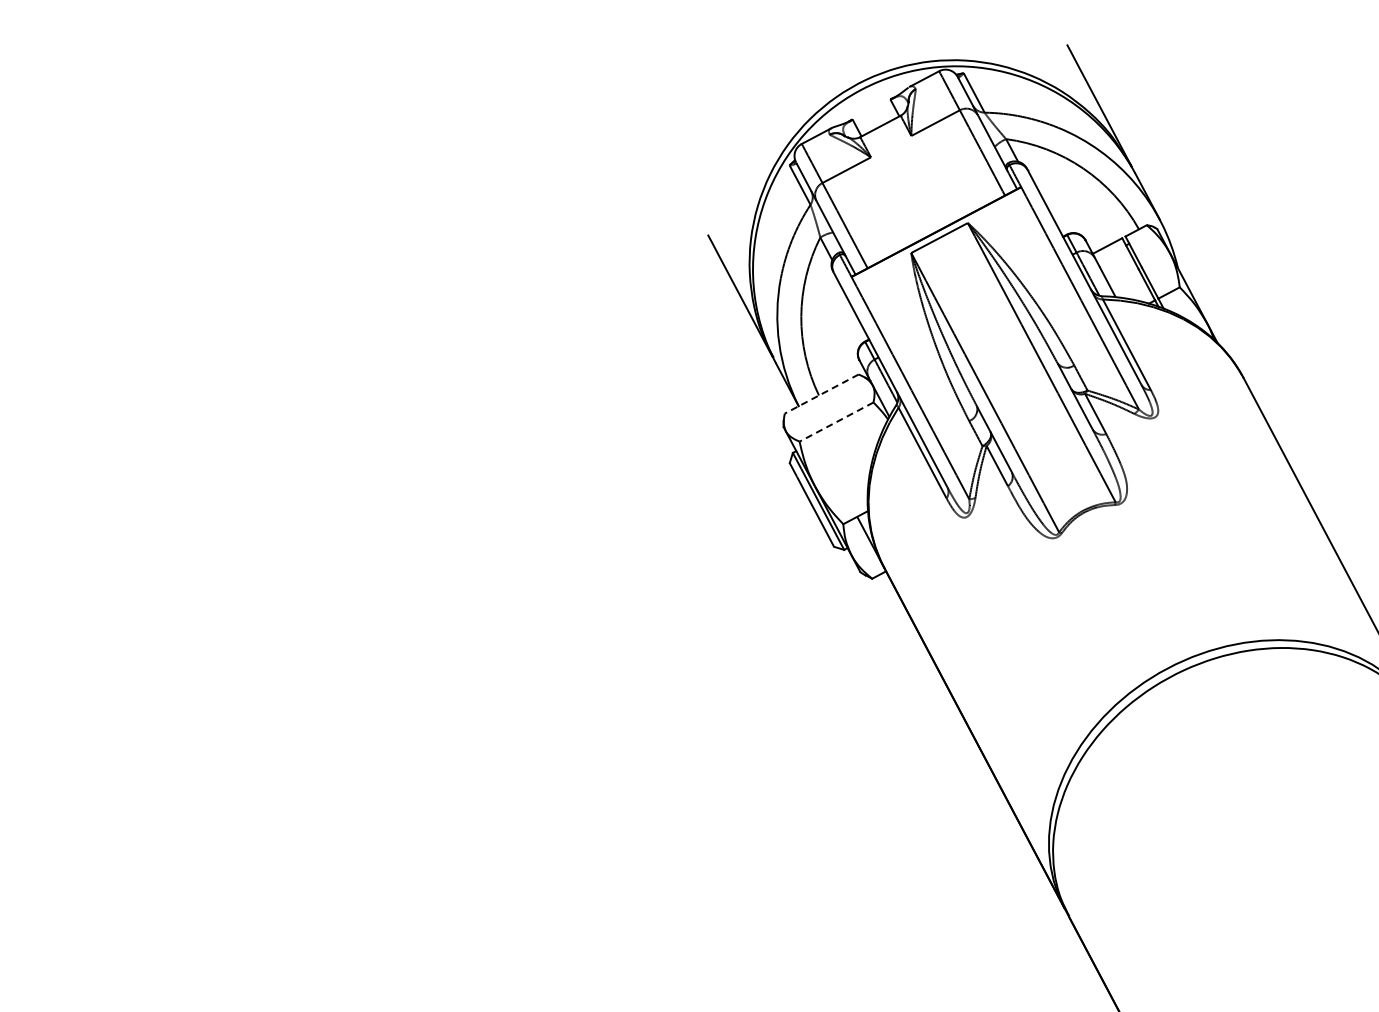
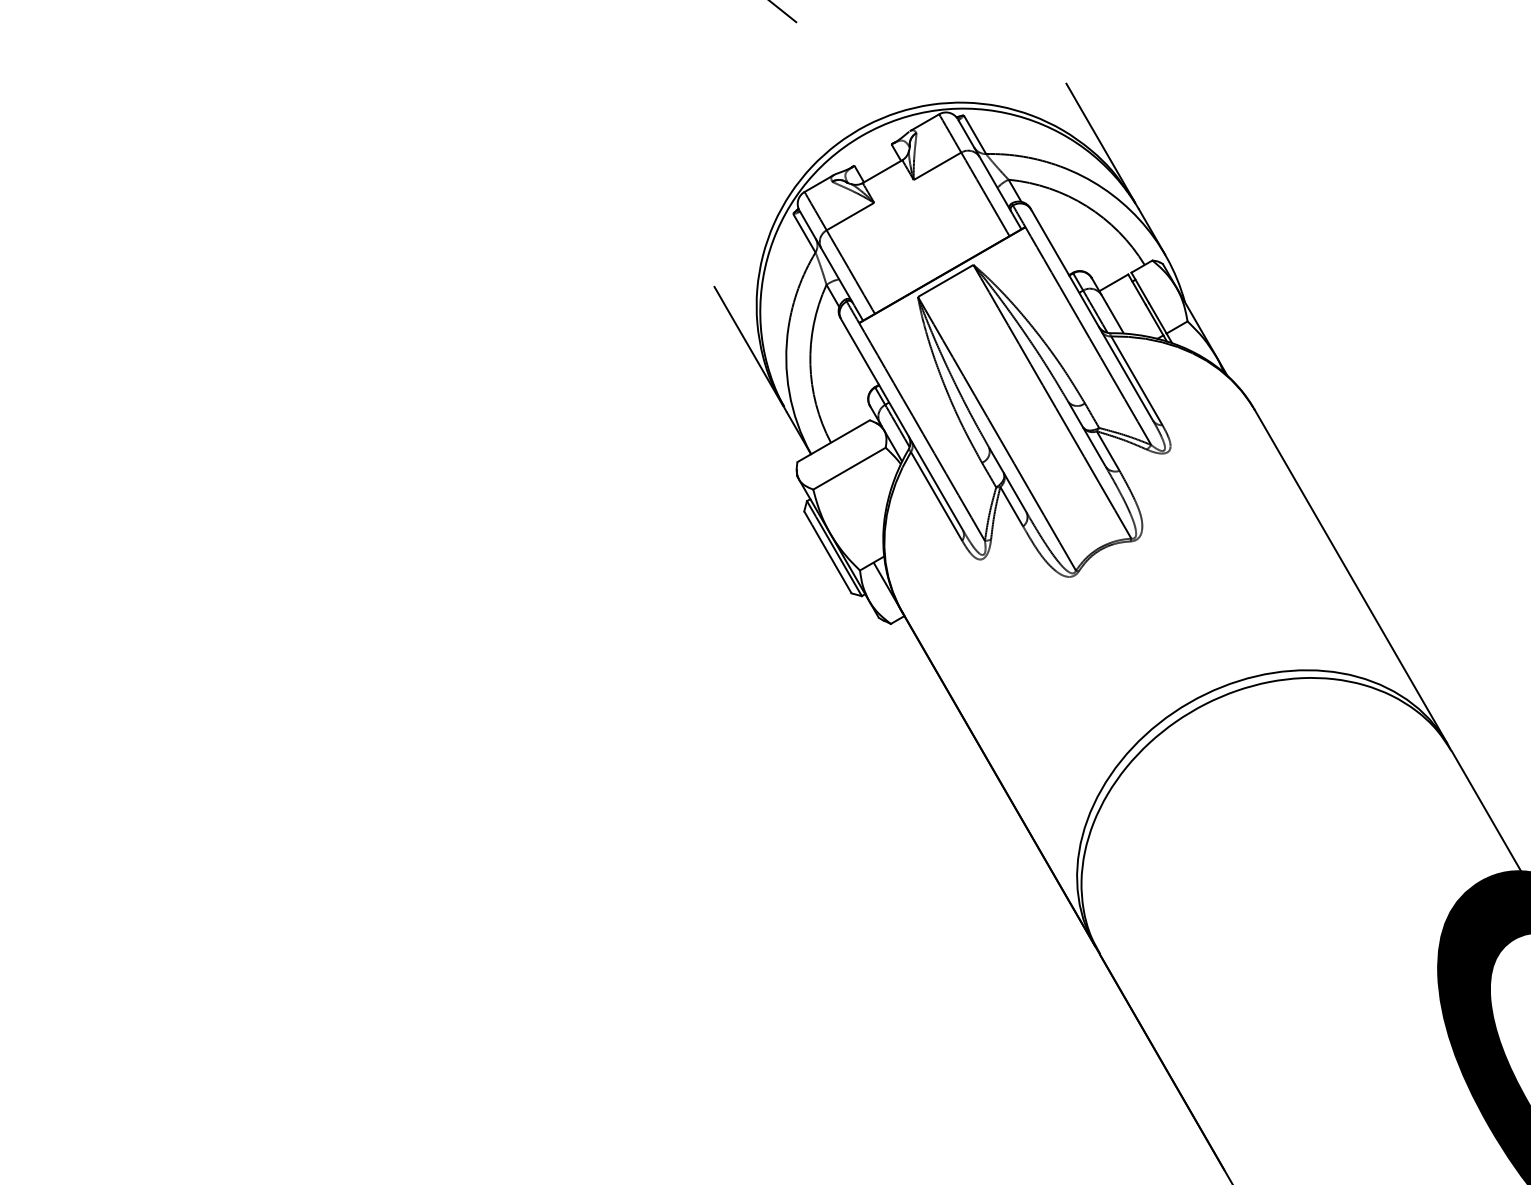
line: (821, 394) -> (833, 441), dashed -> solid
line: (836, 421) -> (849, 468), dashed -> solid

